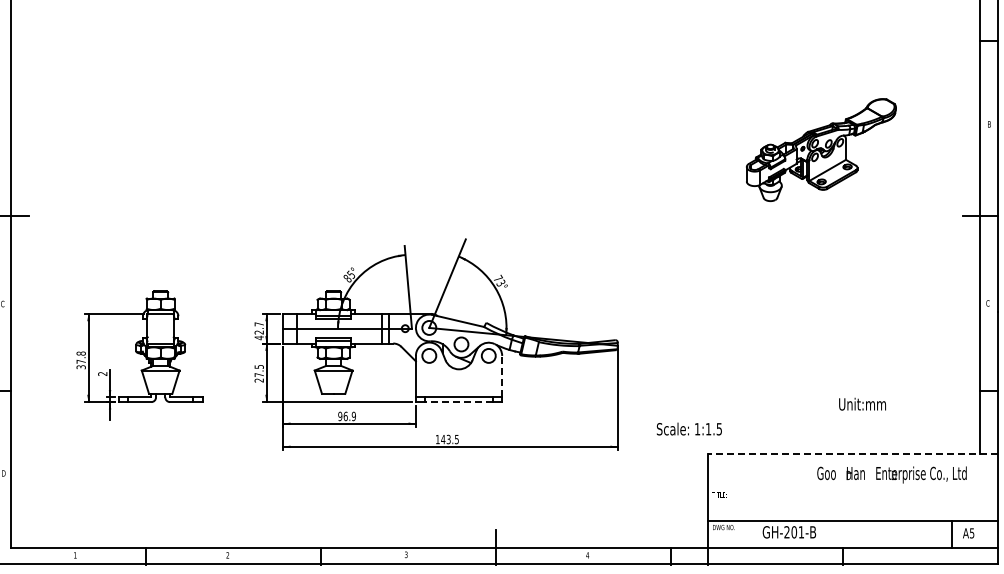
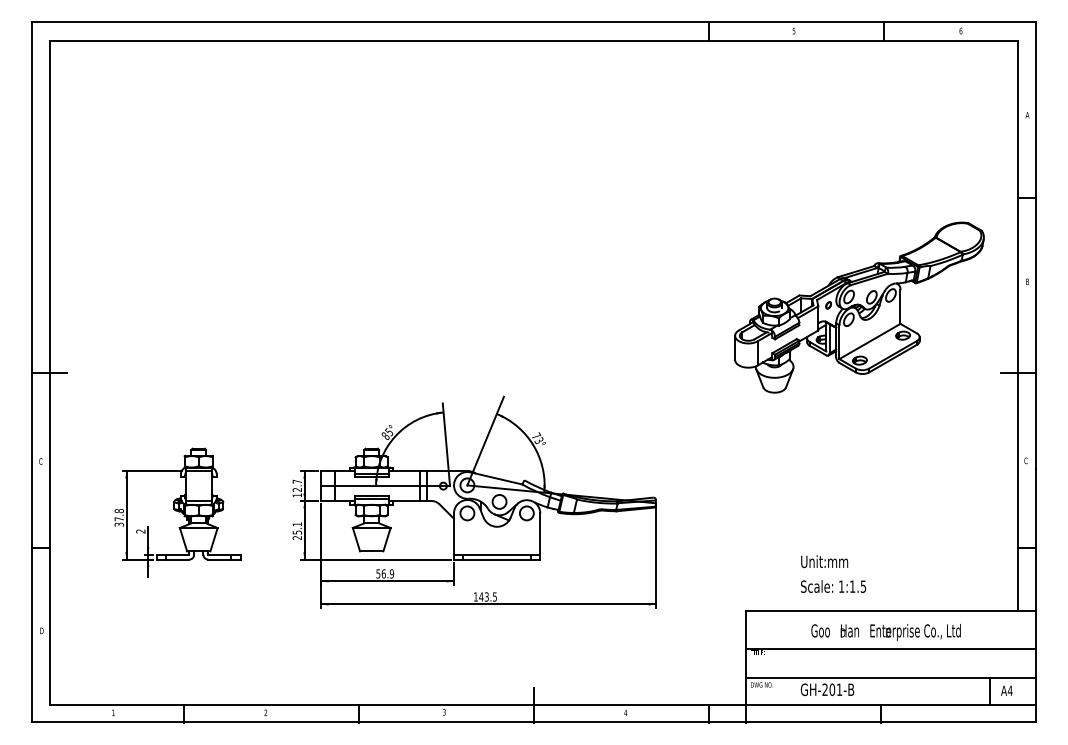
part: (821, 150) -> (859, 307), size x1.67
text: (258, 338) -> (296, 495), 42.7 -> 12.7
text: (259, 371) -> (297, 528), 27.5 -> 25.1
line: (502, 377) -> (540, 534), dashed -> solid
line: (459, 402) -> (497, 559), dashed -> solid
text: (862, 404) -> (824, 561), moved
text: (340, 416) -> (378, 573), 96.9 -> 56.9
text: (689, 429) -> (833, 586), moved
line: (853, 454) -> (891, 611), dashed -> solid
text: (891, 475) -> (885, 632), moved
line: (852, 491) -> (890, 648), added
text: (971, 533) -> (1009, 690), A5 -> A4

